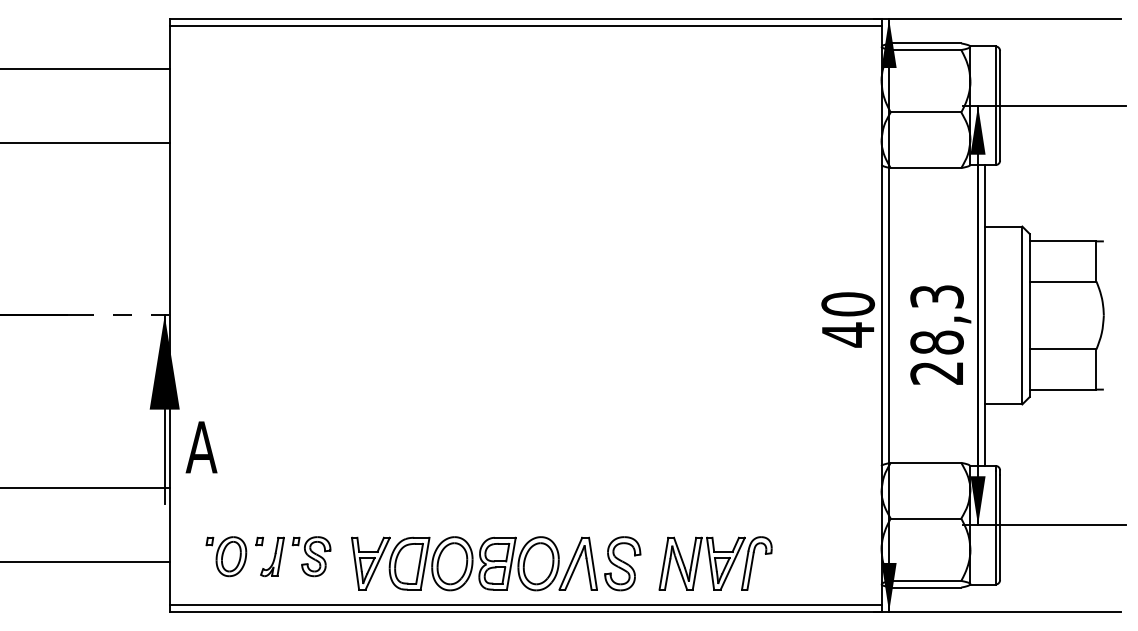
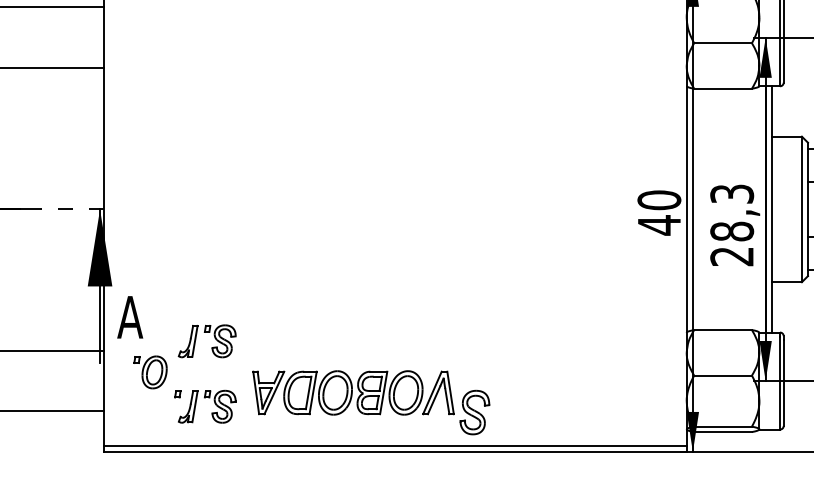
part: (304, 472) -> (214, 337), added
part: (226, 556) -> (150, 372), moved
part: (474, 563) -> (353, 392), moved
part: (715, 563) -> (550, 412), removed

